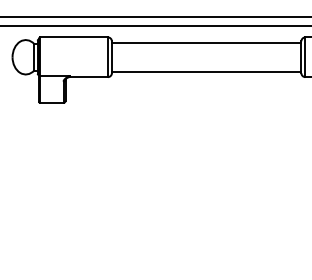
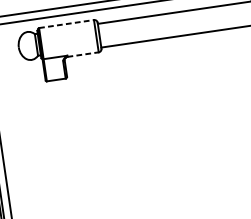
line: (74, 37) -> (66, 24), solid -> dashed
line: (89, 77) -> (83, 54), solid -> dashed

